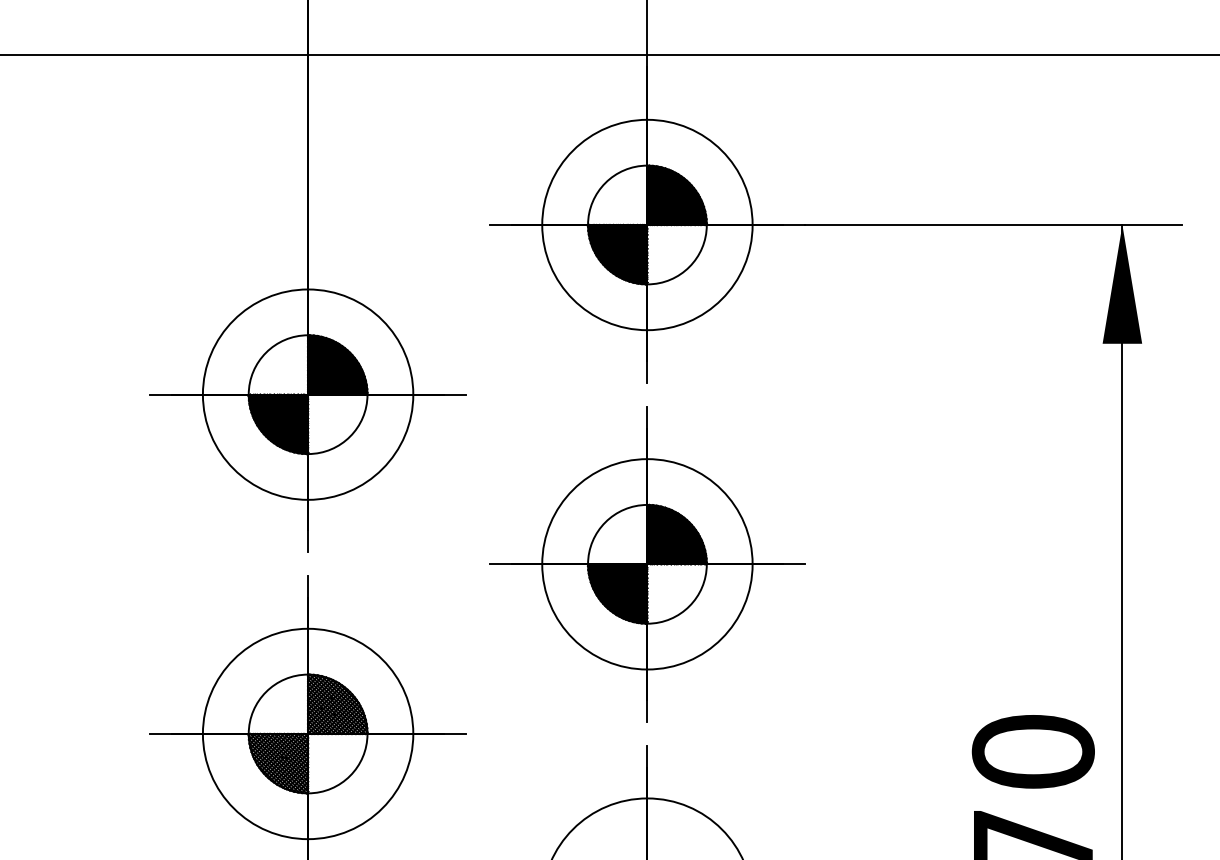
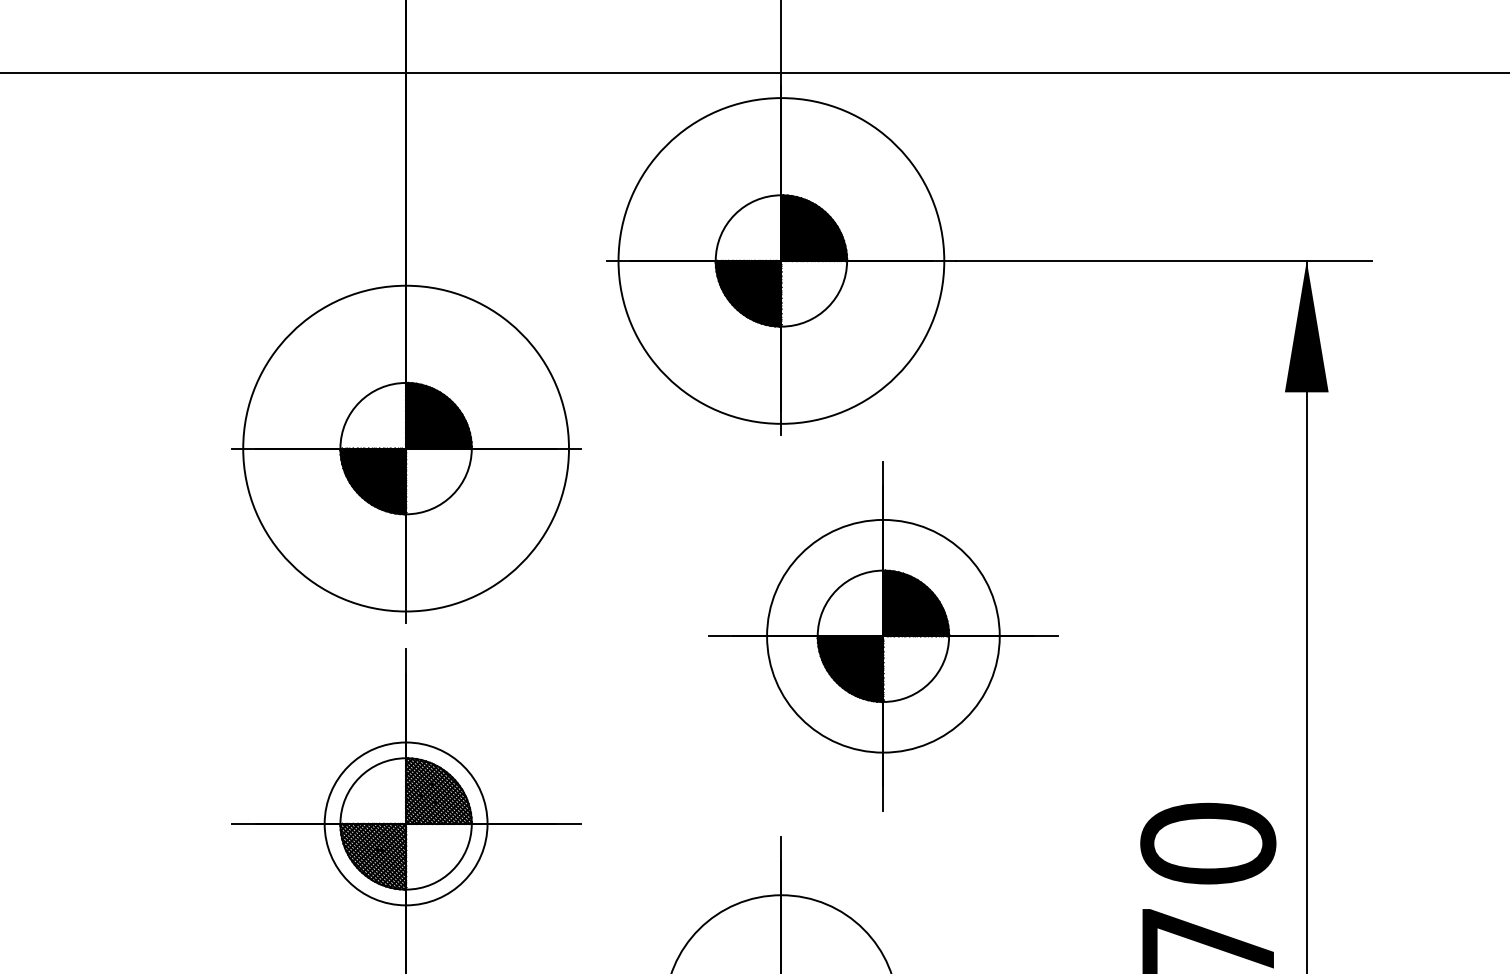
circle: (647, 224) -> (781, 260), size x1.4
circle: (307, 394) -> (405, 448), size x1.4
part: (647, 564) -> (883, 636), moved
circle: (307, 733) -> (405, 823), size x0.7

